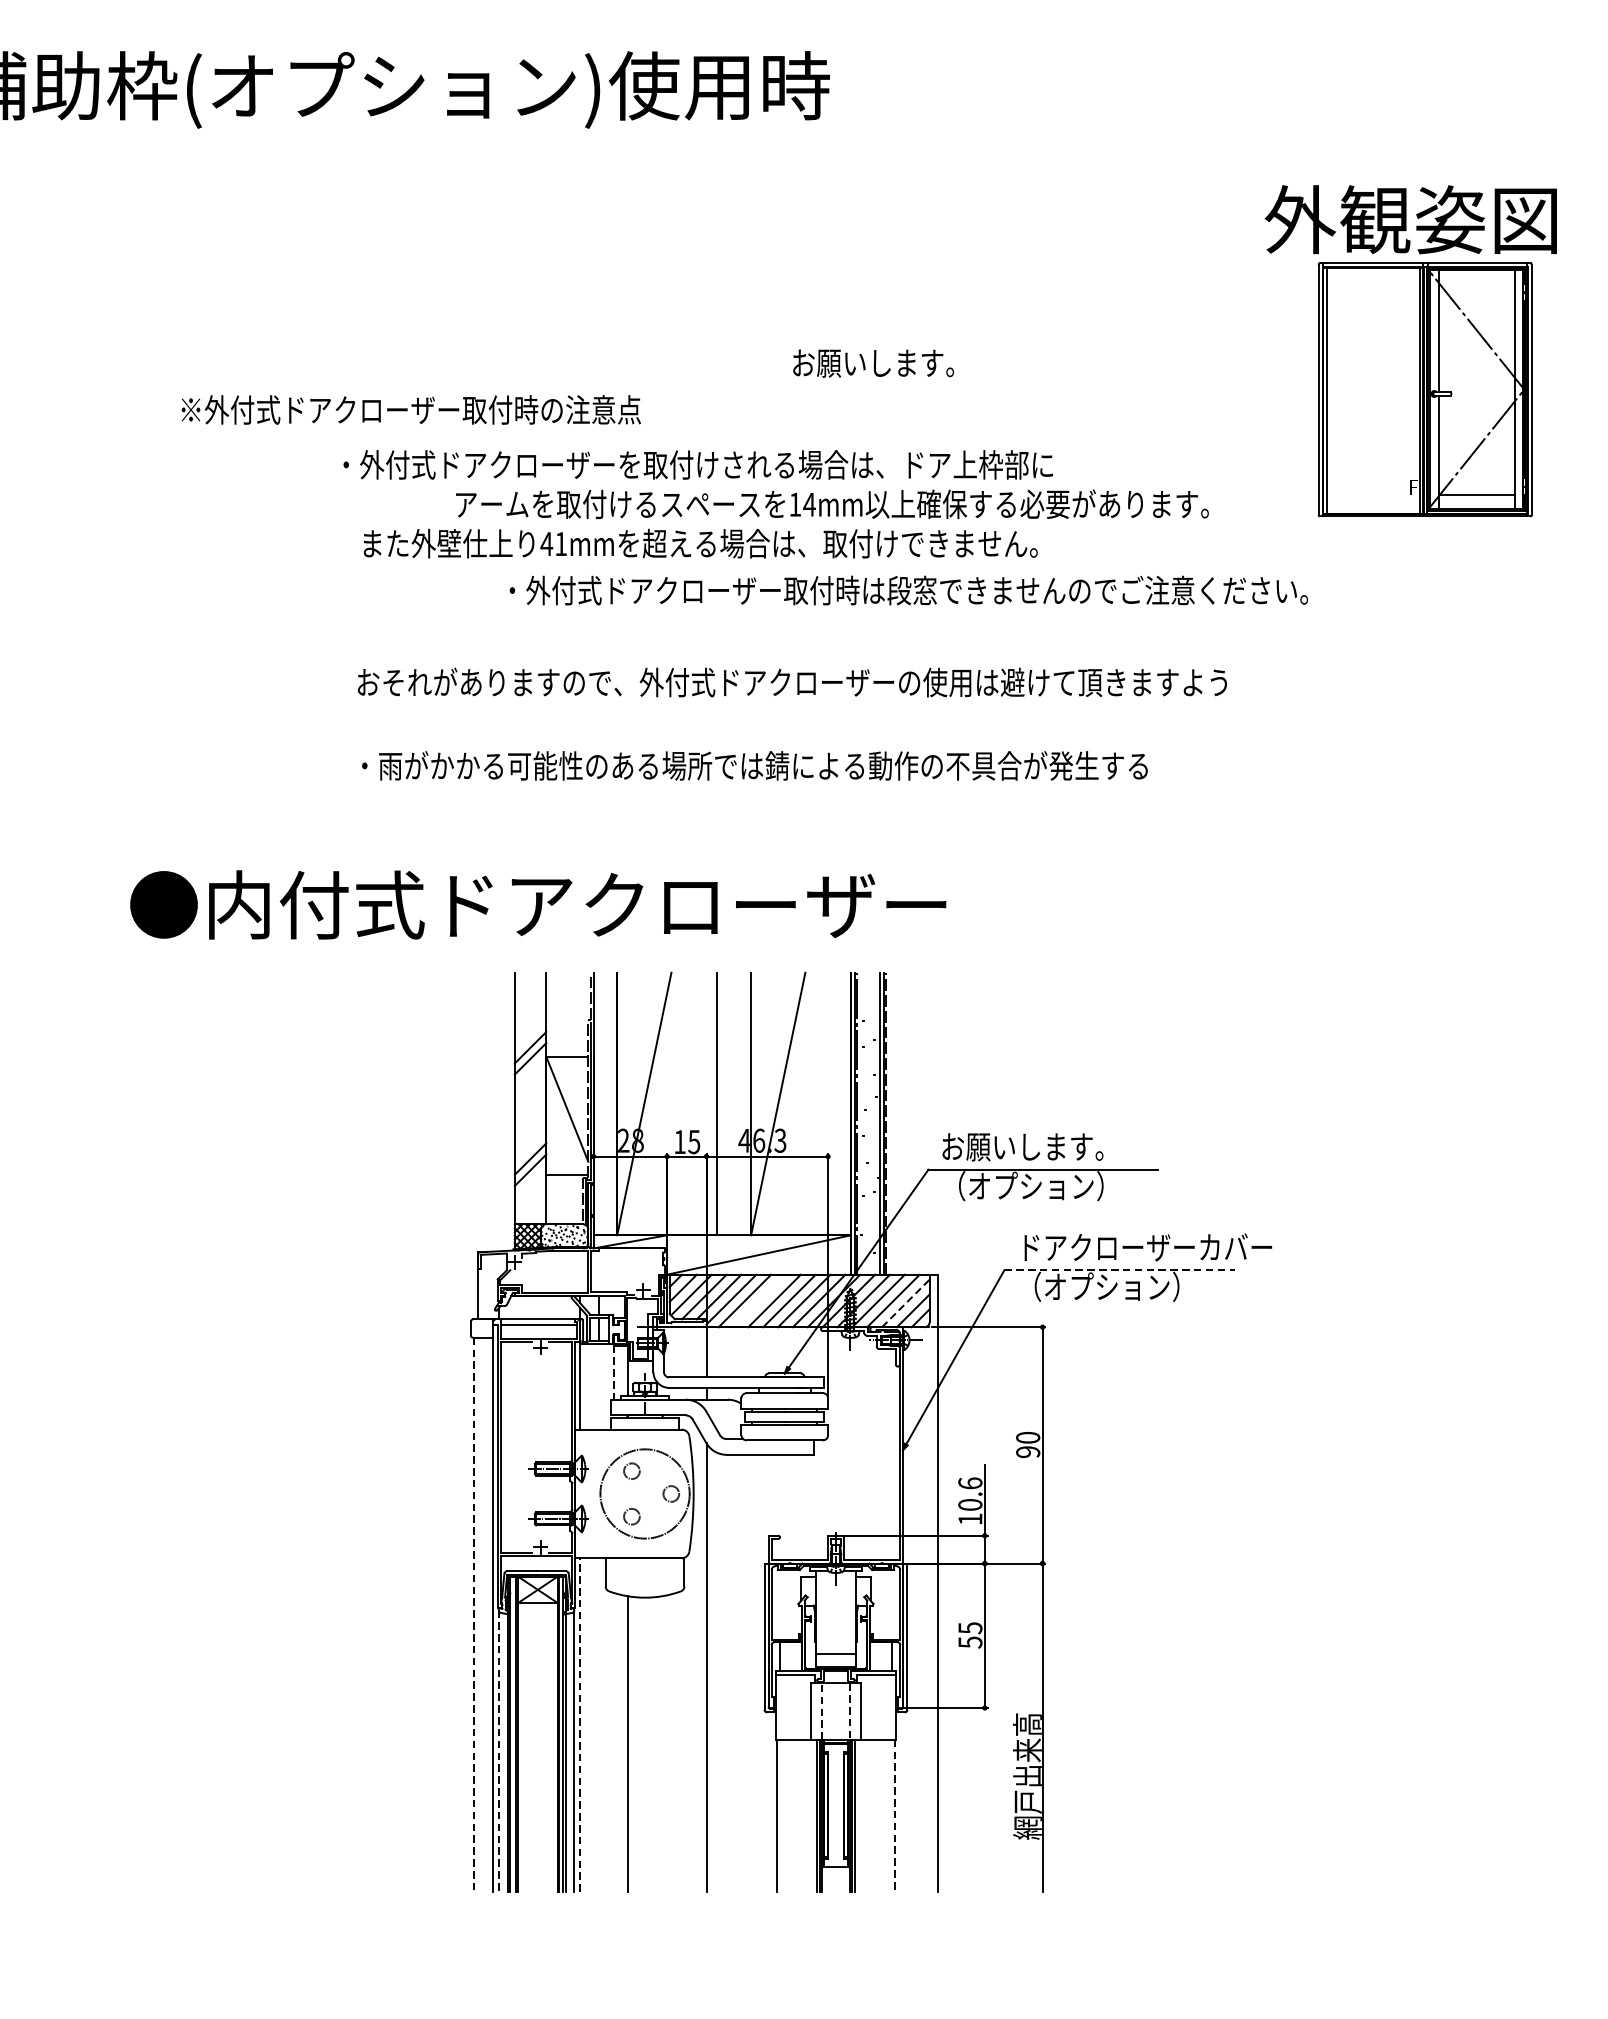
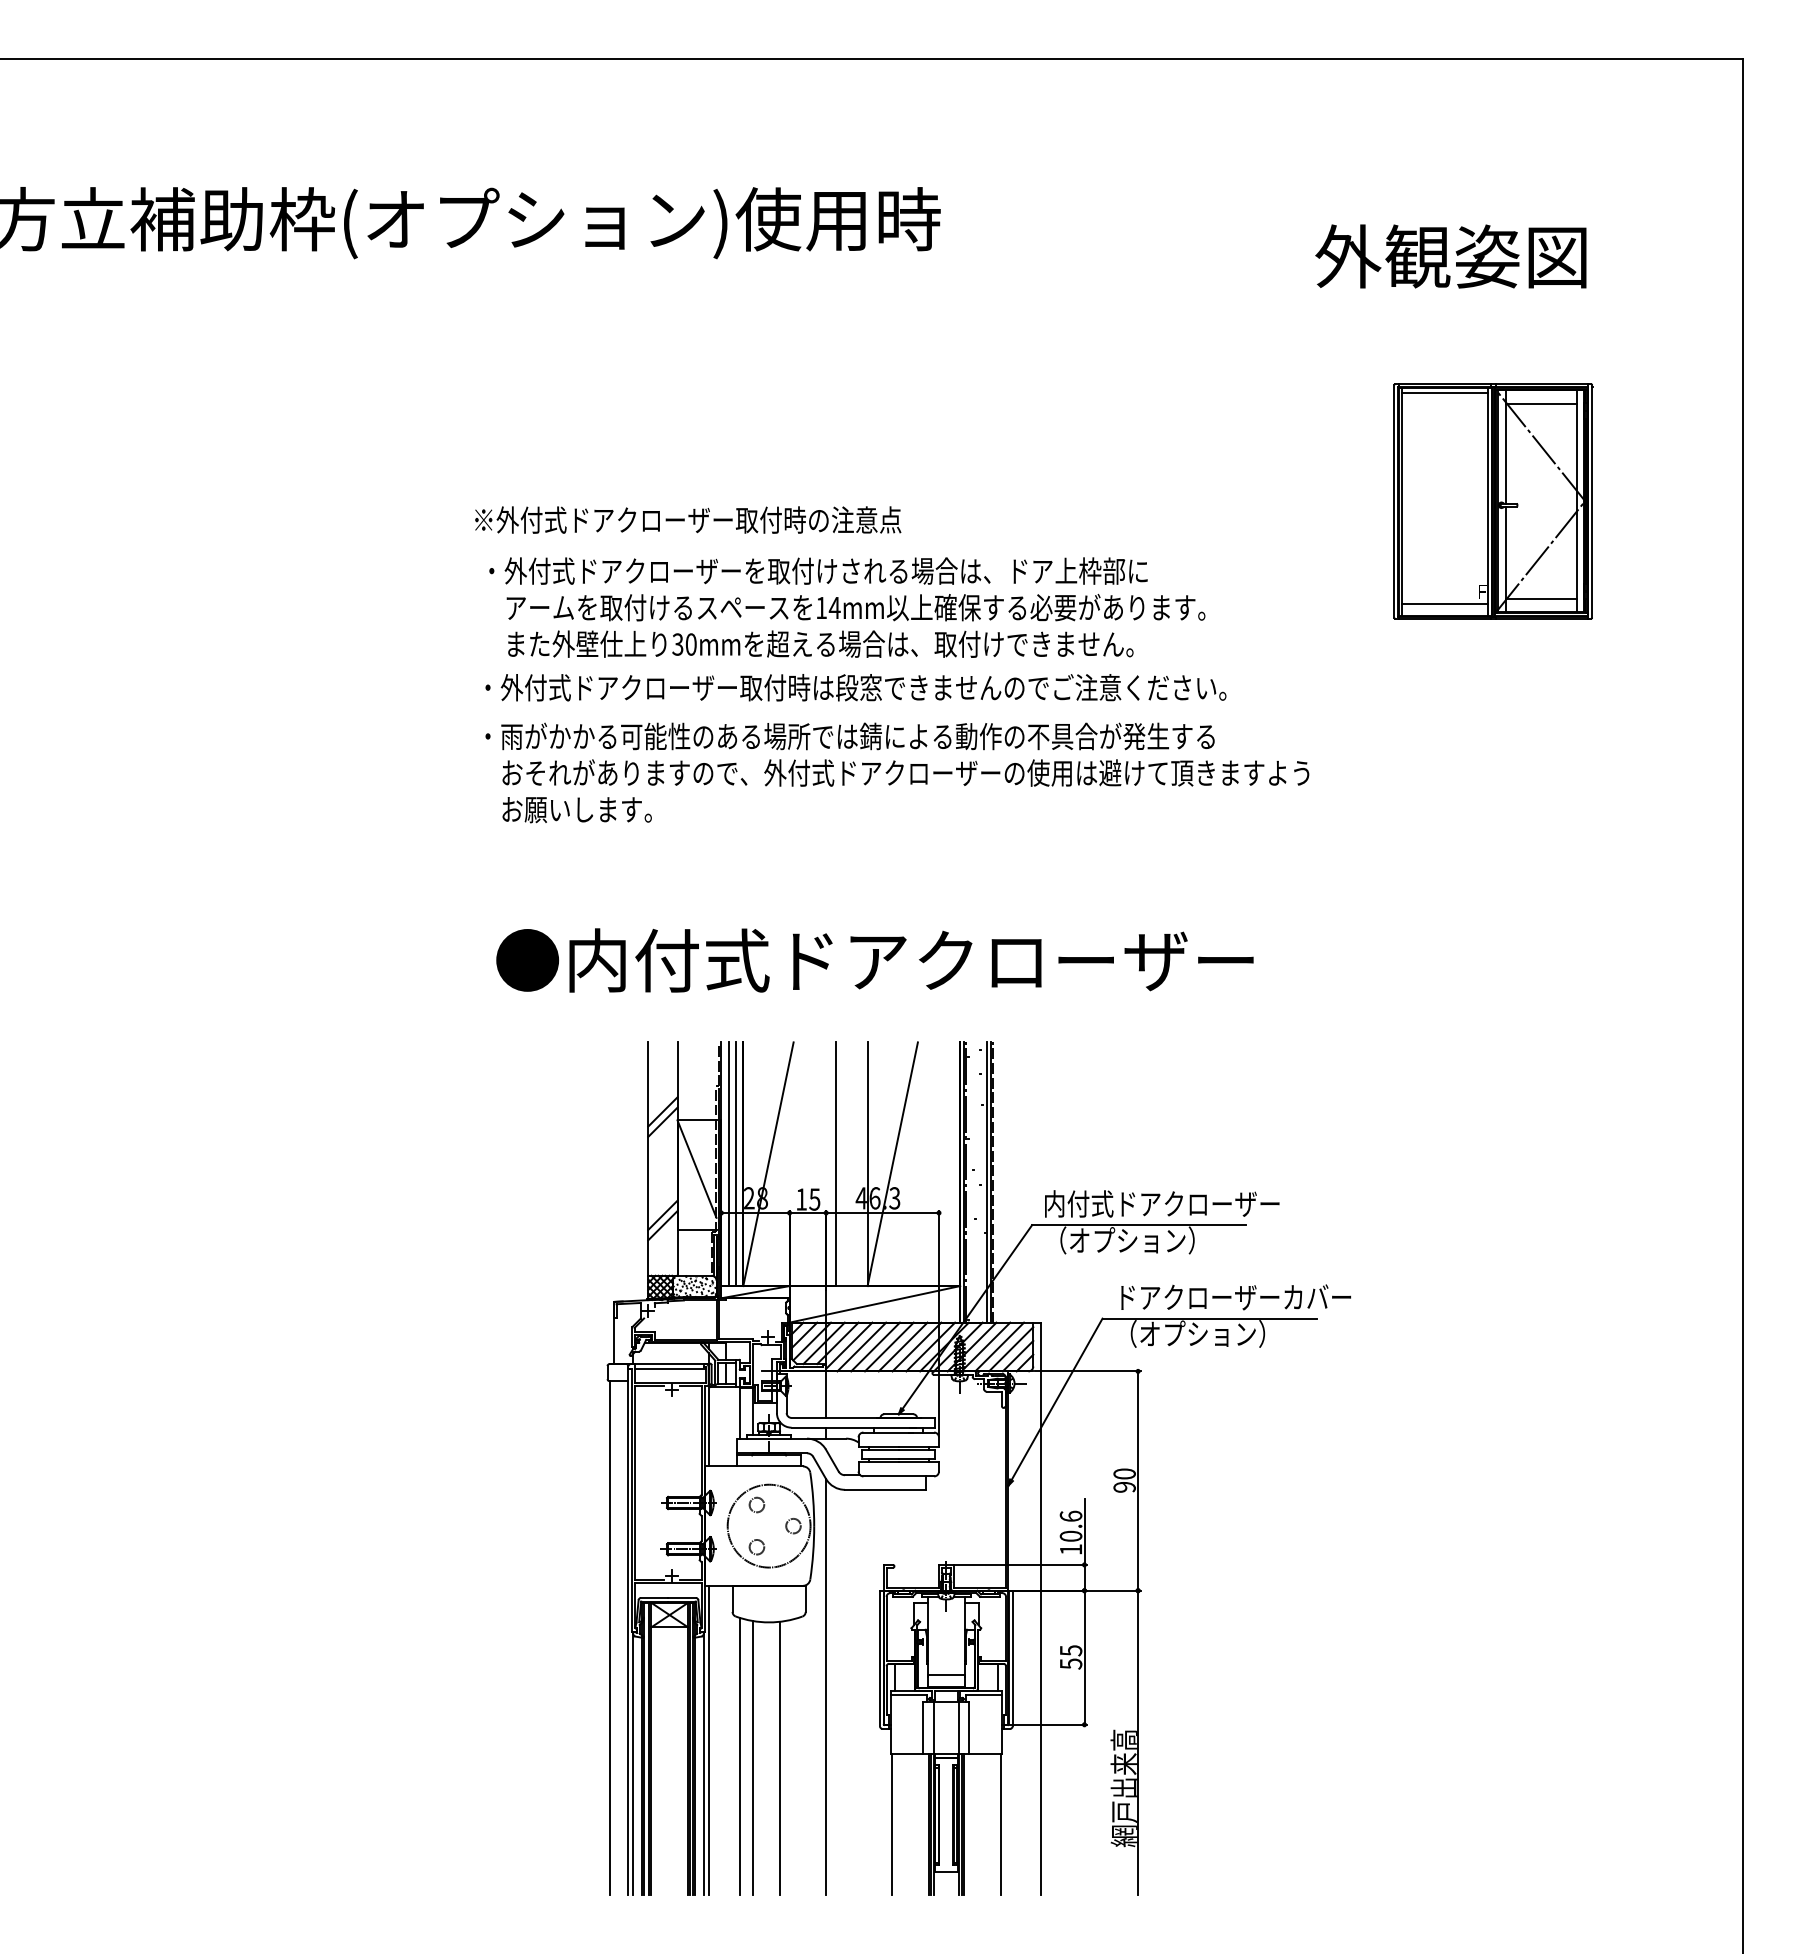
text: (1410, 219) -> (1450, 256), moved
line: (1372, 272) -> (1444, 392), added
line: (1477, 284) -> (1541, 403), added
text: (872, 364) -> (576, 810), moved
text: (411, 409) -> (688, 519), moved
line: (1372, 499) -> (1444, 603), added
text: (831, 504) -> (855, 607), moved
text: (552, 544) -> (683, 644), 41mm -> 30mm
text: (908, 590) -> (855, 687), moved
text: (754, 765) -> (849, 736), moved
text: (537, 904) -> (874, 960), moved
line: (601, 1104) -> (728, 1164), added
line: (608, 1104) -> (735, 1164), added
text: (1068, 1146) -> (1162, 1203), お願いします。 -> 内付式ドアクローザー
line: (1120, 1270) -> (1210, 1318), dashed -> solid
line: (759, 1300) -> (875, 1346), added
line: (906, 1302) -> (1011, 1348), dashed -> solid
line: (614, 1373) -> (740, 1414), dashed -> solid
line: (473, 1615) -> (609, 1638), dashed -> solid
line: (822, 1710) -> (933, 1727), dashed -> solid
line: (850, 1712) -> (959, 1728), dashed -> solid
line: (579, 1724) -> (708, 1740), dashed -> solid
line: (614, 1742) -> (740, 1756), added
line: (657, 1744) -> (780, 1758), added
line: (498, 1750) -> (633, 1764), dashed -> solid
line: (895, 1815) -> (1001, 1824), dashed -> solid

